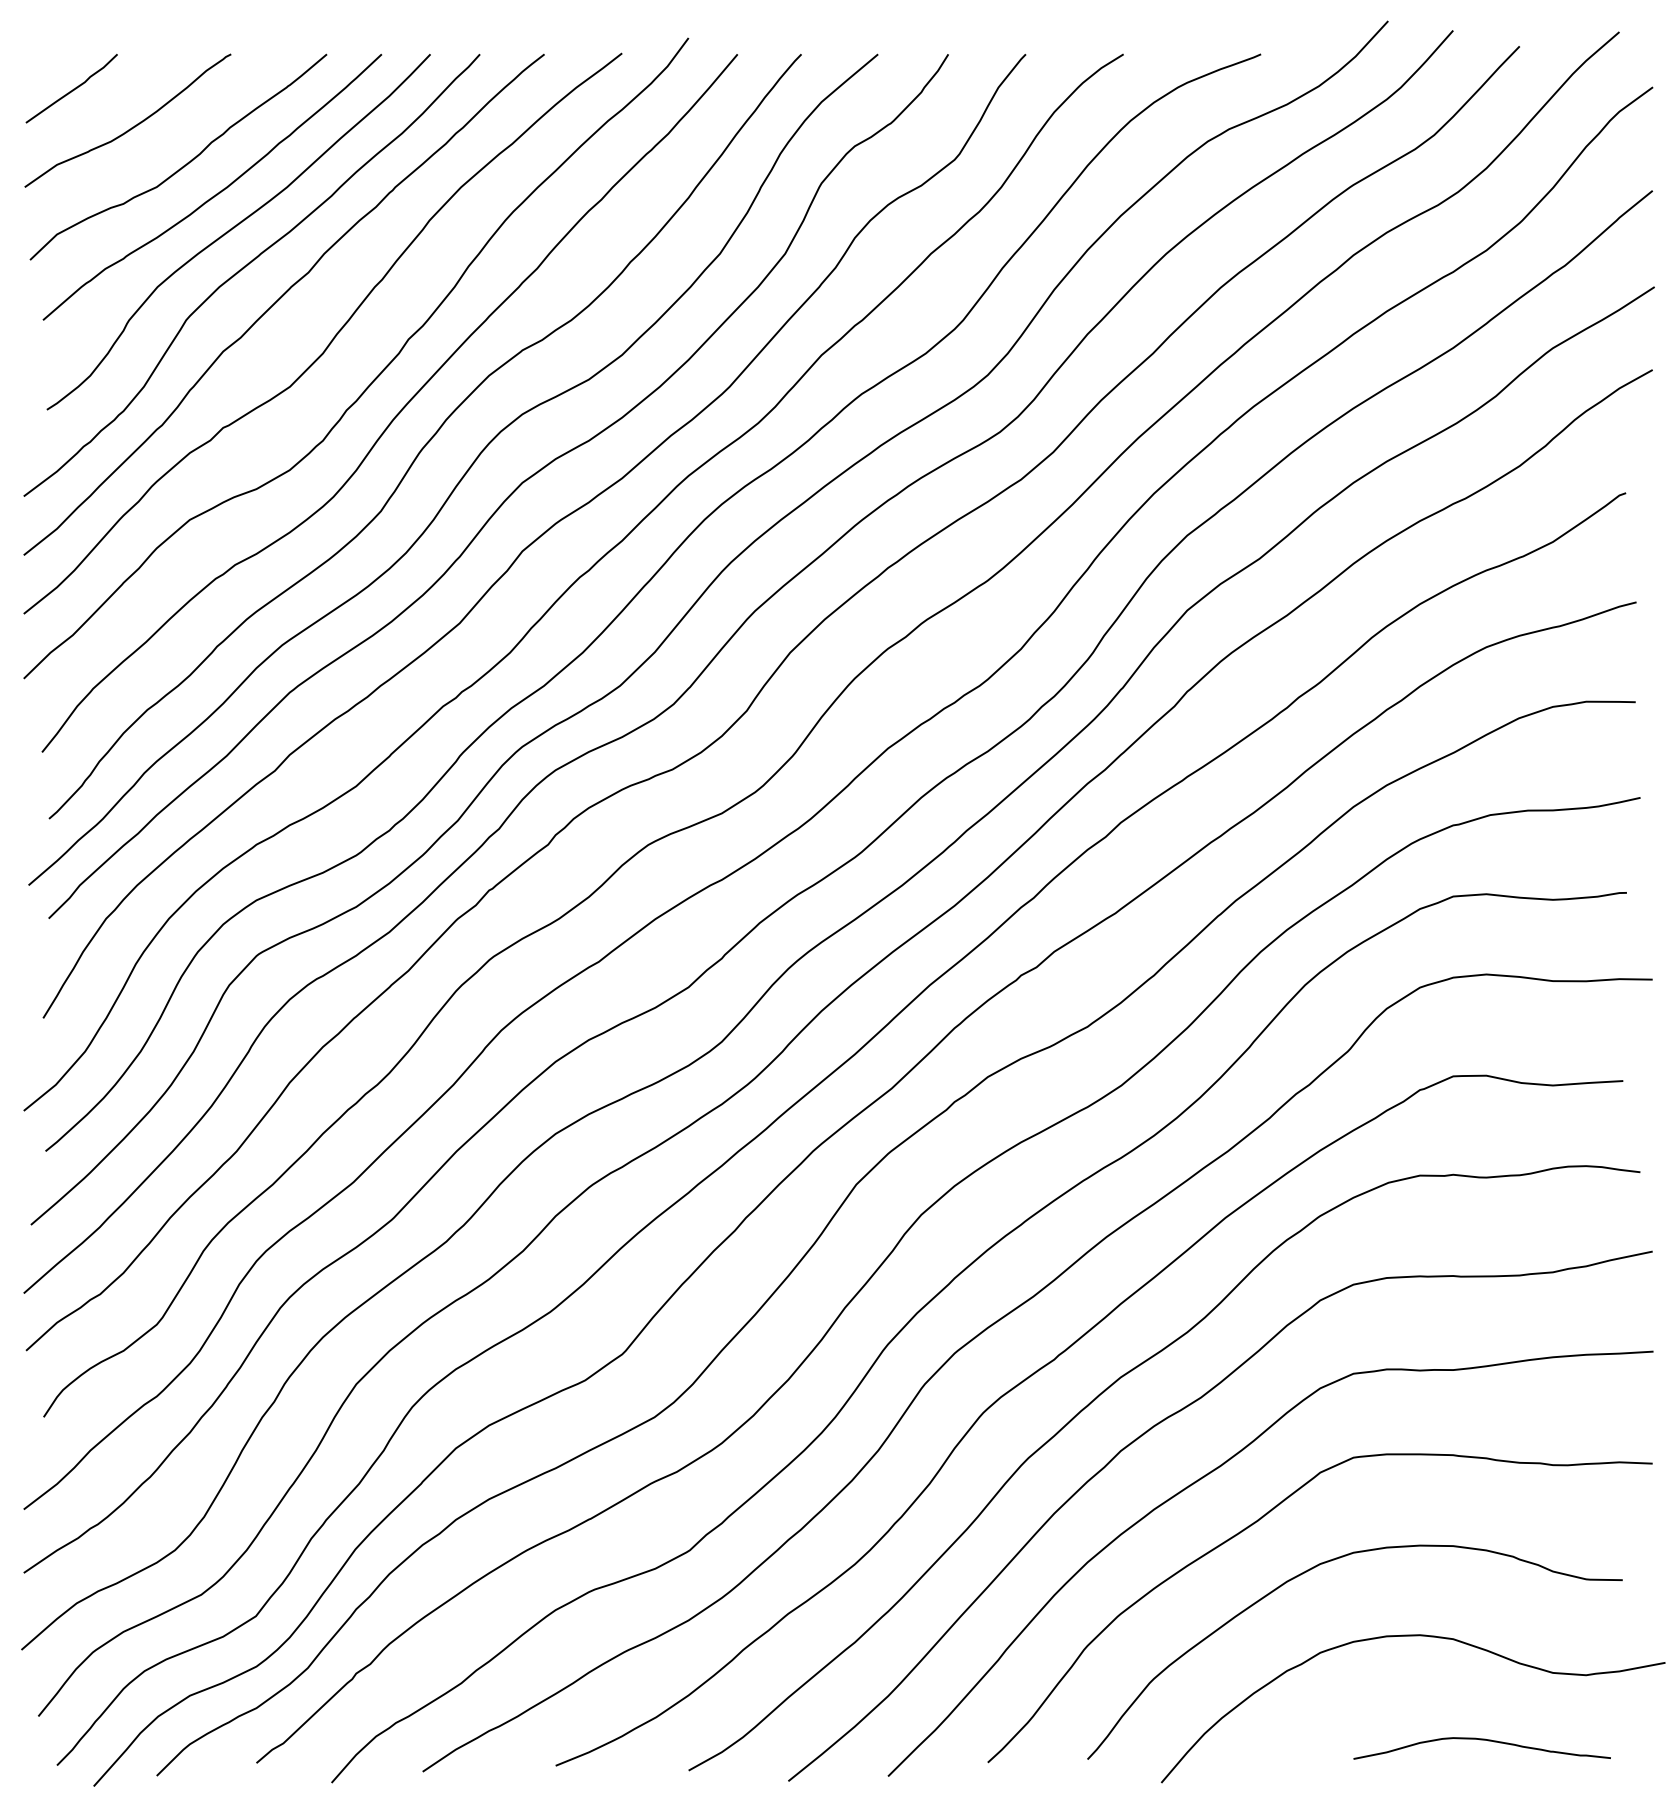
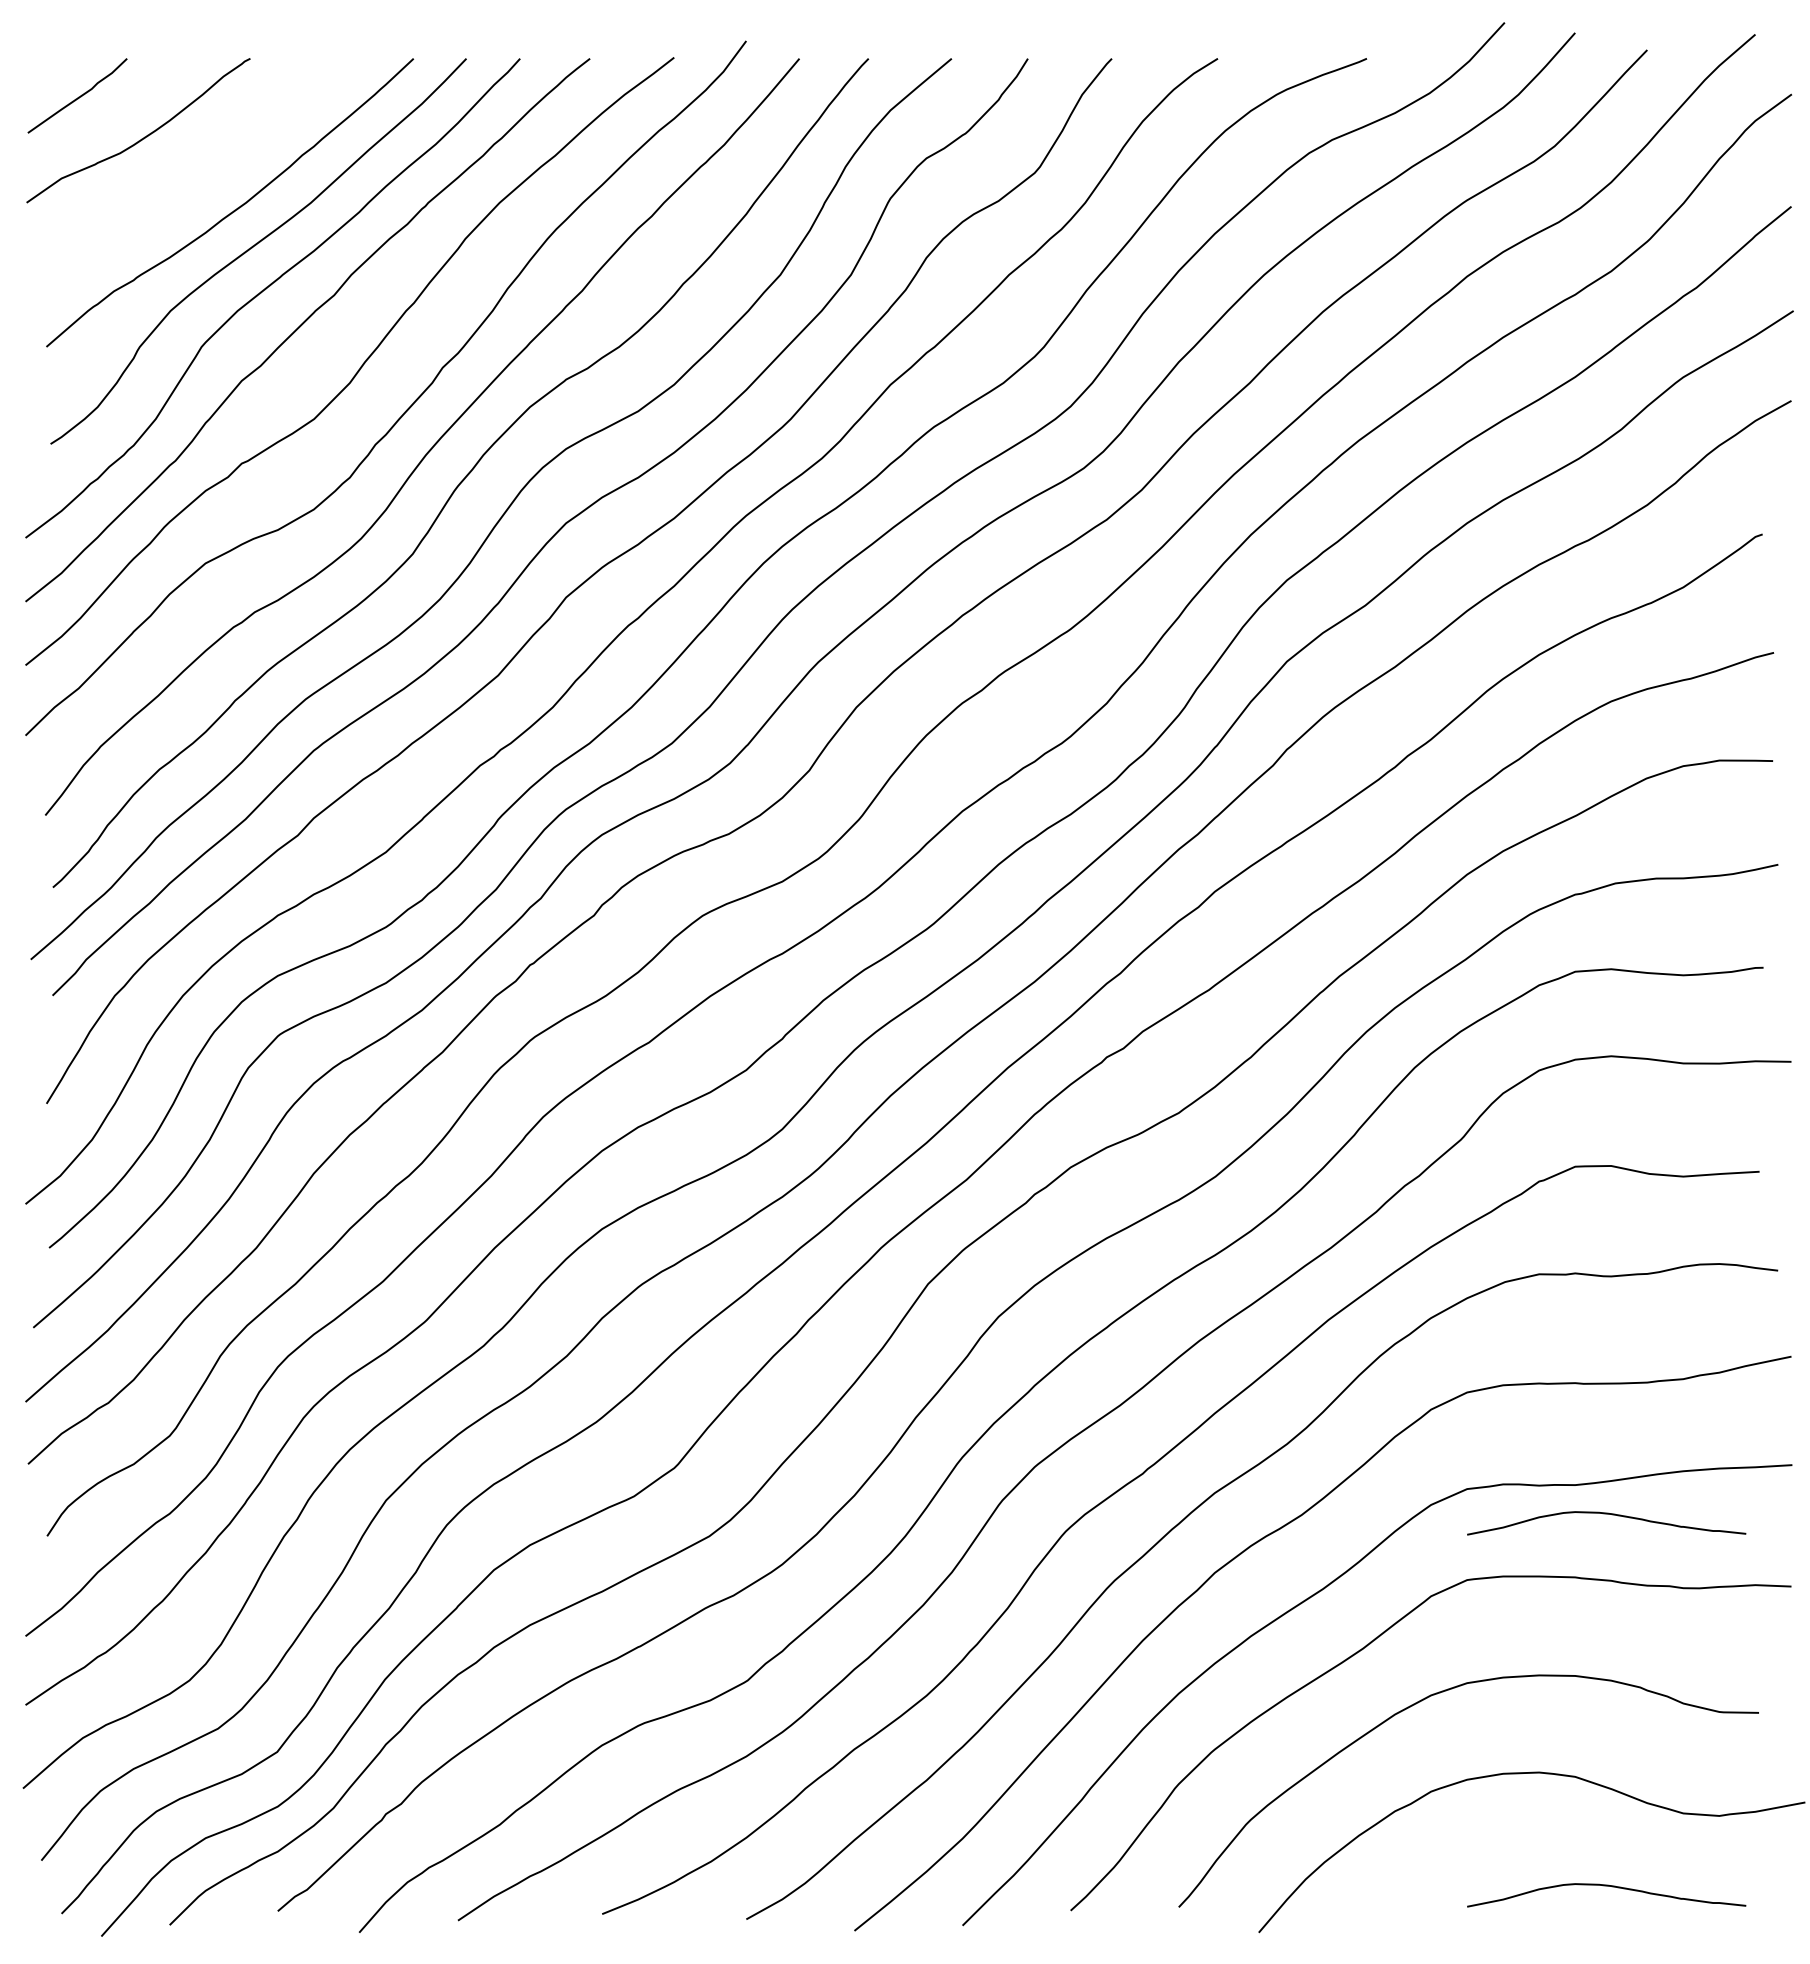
curve: (184, 164) -> (199, 178), removed
curve: (1482, 1397) -> (1606, 1514), added

